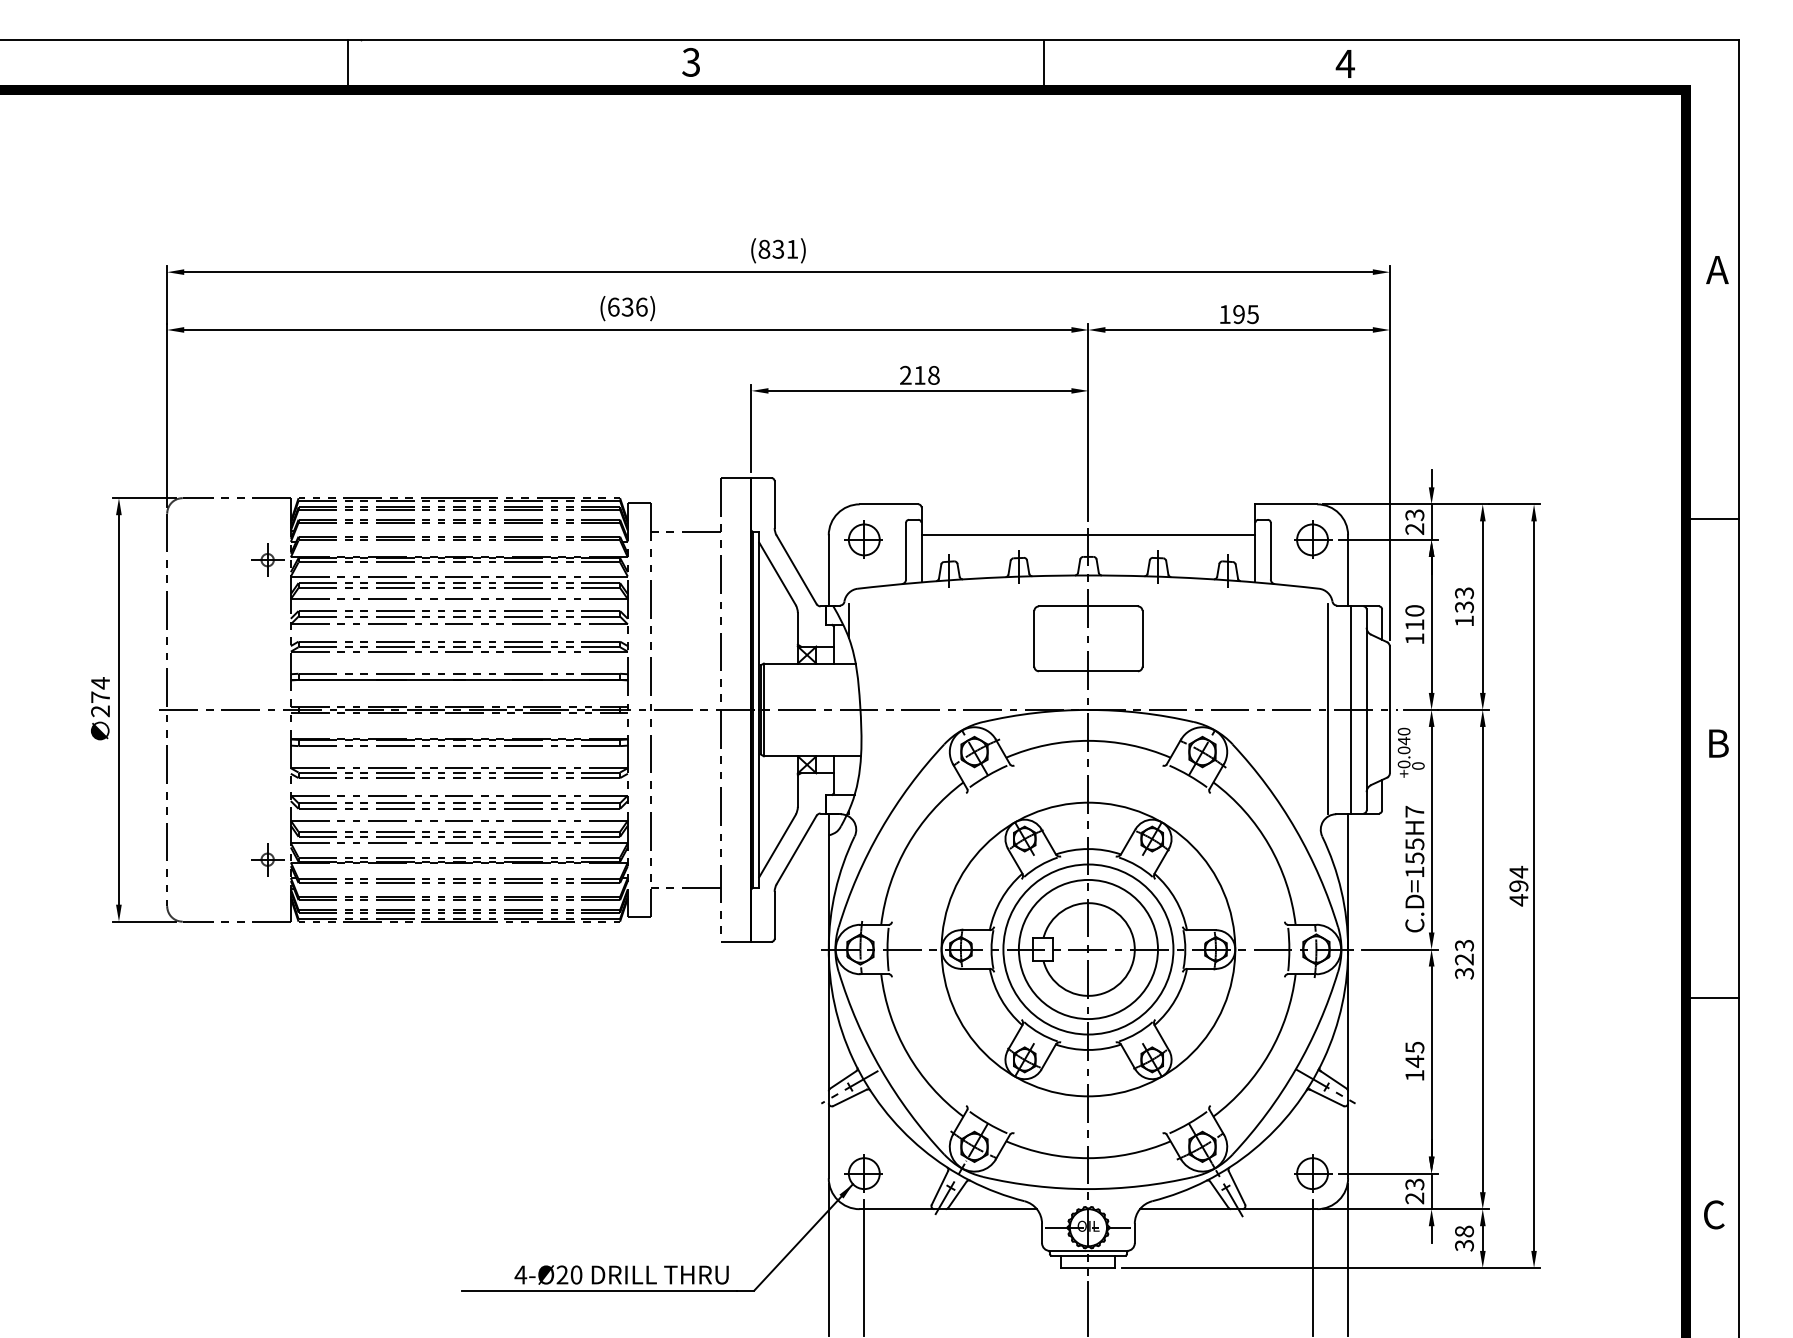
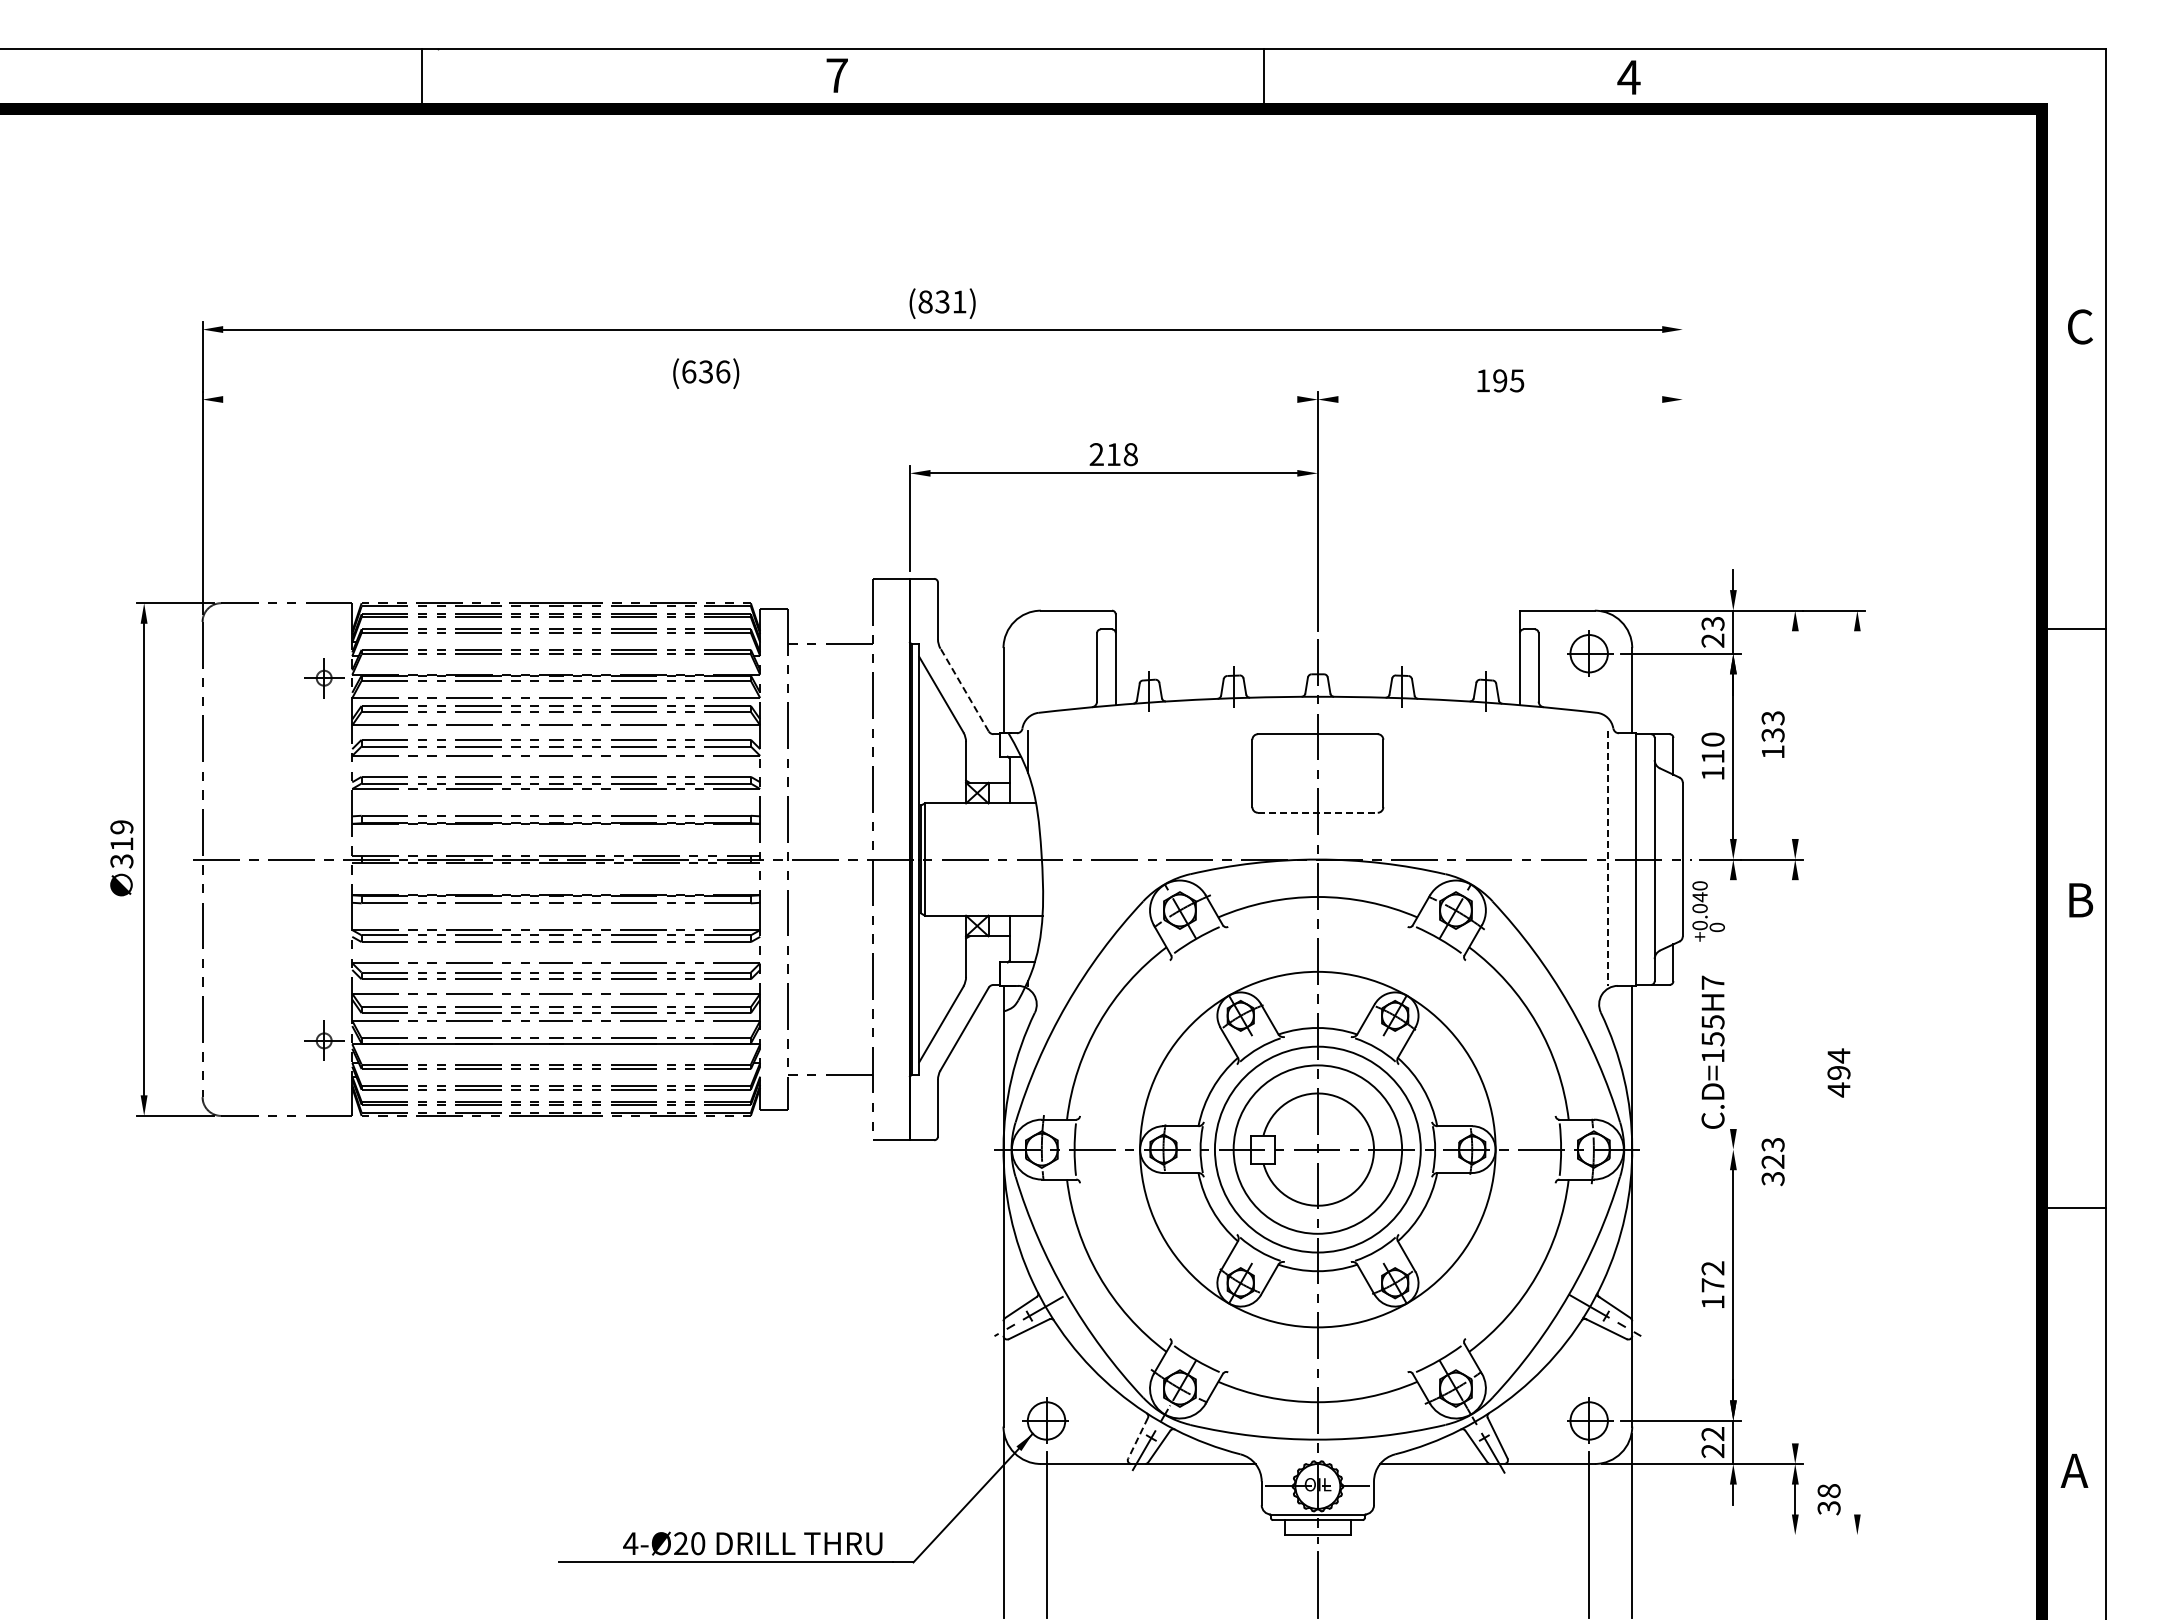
text: (690, 62) -> (836, 75), 3 -> 7
text: (1717, 269) -> (2079, 326), A -> C
text: (628, 308) -> (706, 373), moved
line: (628, 329) -> (760, 399), removed
line: (1239, 329) -> (1500, 399), removed
line: (1389, 453) -> (1682, 548), removed
line: (1088, 535) -> (1317, 648), removed
part: (863, 539) -> (1045, 653), removed
line: (796, 570) -> (964, 690), solid -> dashed
line: (1482, 606) -> (1795, 734), removed
line: (1088, 671) -> (1317, 812), solid -> dashed
text: (100, 696) -> (121, 843), 274 -> 319
line: (1327, 709) -> (1607, 858), solid -> dashed
line: (1431, 829) -> (1733, 1004), removed
line: (1534, 885) -> (1857, 1072), removed
line: (1399, 949) -> (1694, 1149), removed
line: (1482, 959) -> (1795, 1161), removed
text: (1414, 1055) -> (1712, 1277), 145 -> 172
text: (1415, 1184) -> (1713, 1434), 23 -> 22
line: (940, 1188) -> (1138, 1438), solid -> dashed
text: (1713, 1214) -> (2074, 1470), C -> A
text: (1463, 1238) -> (1828, 1499), moved
line: (1330, 1268) -> (1611, 1535), removed

